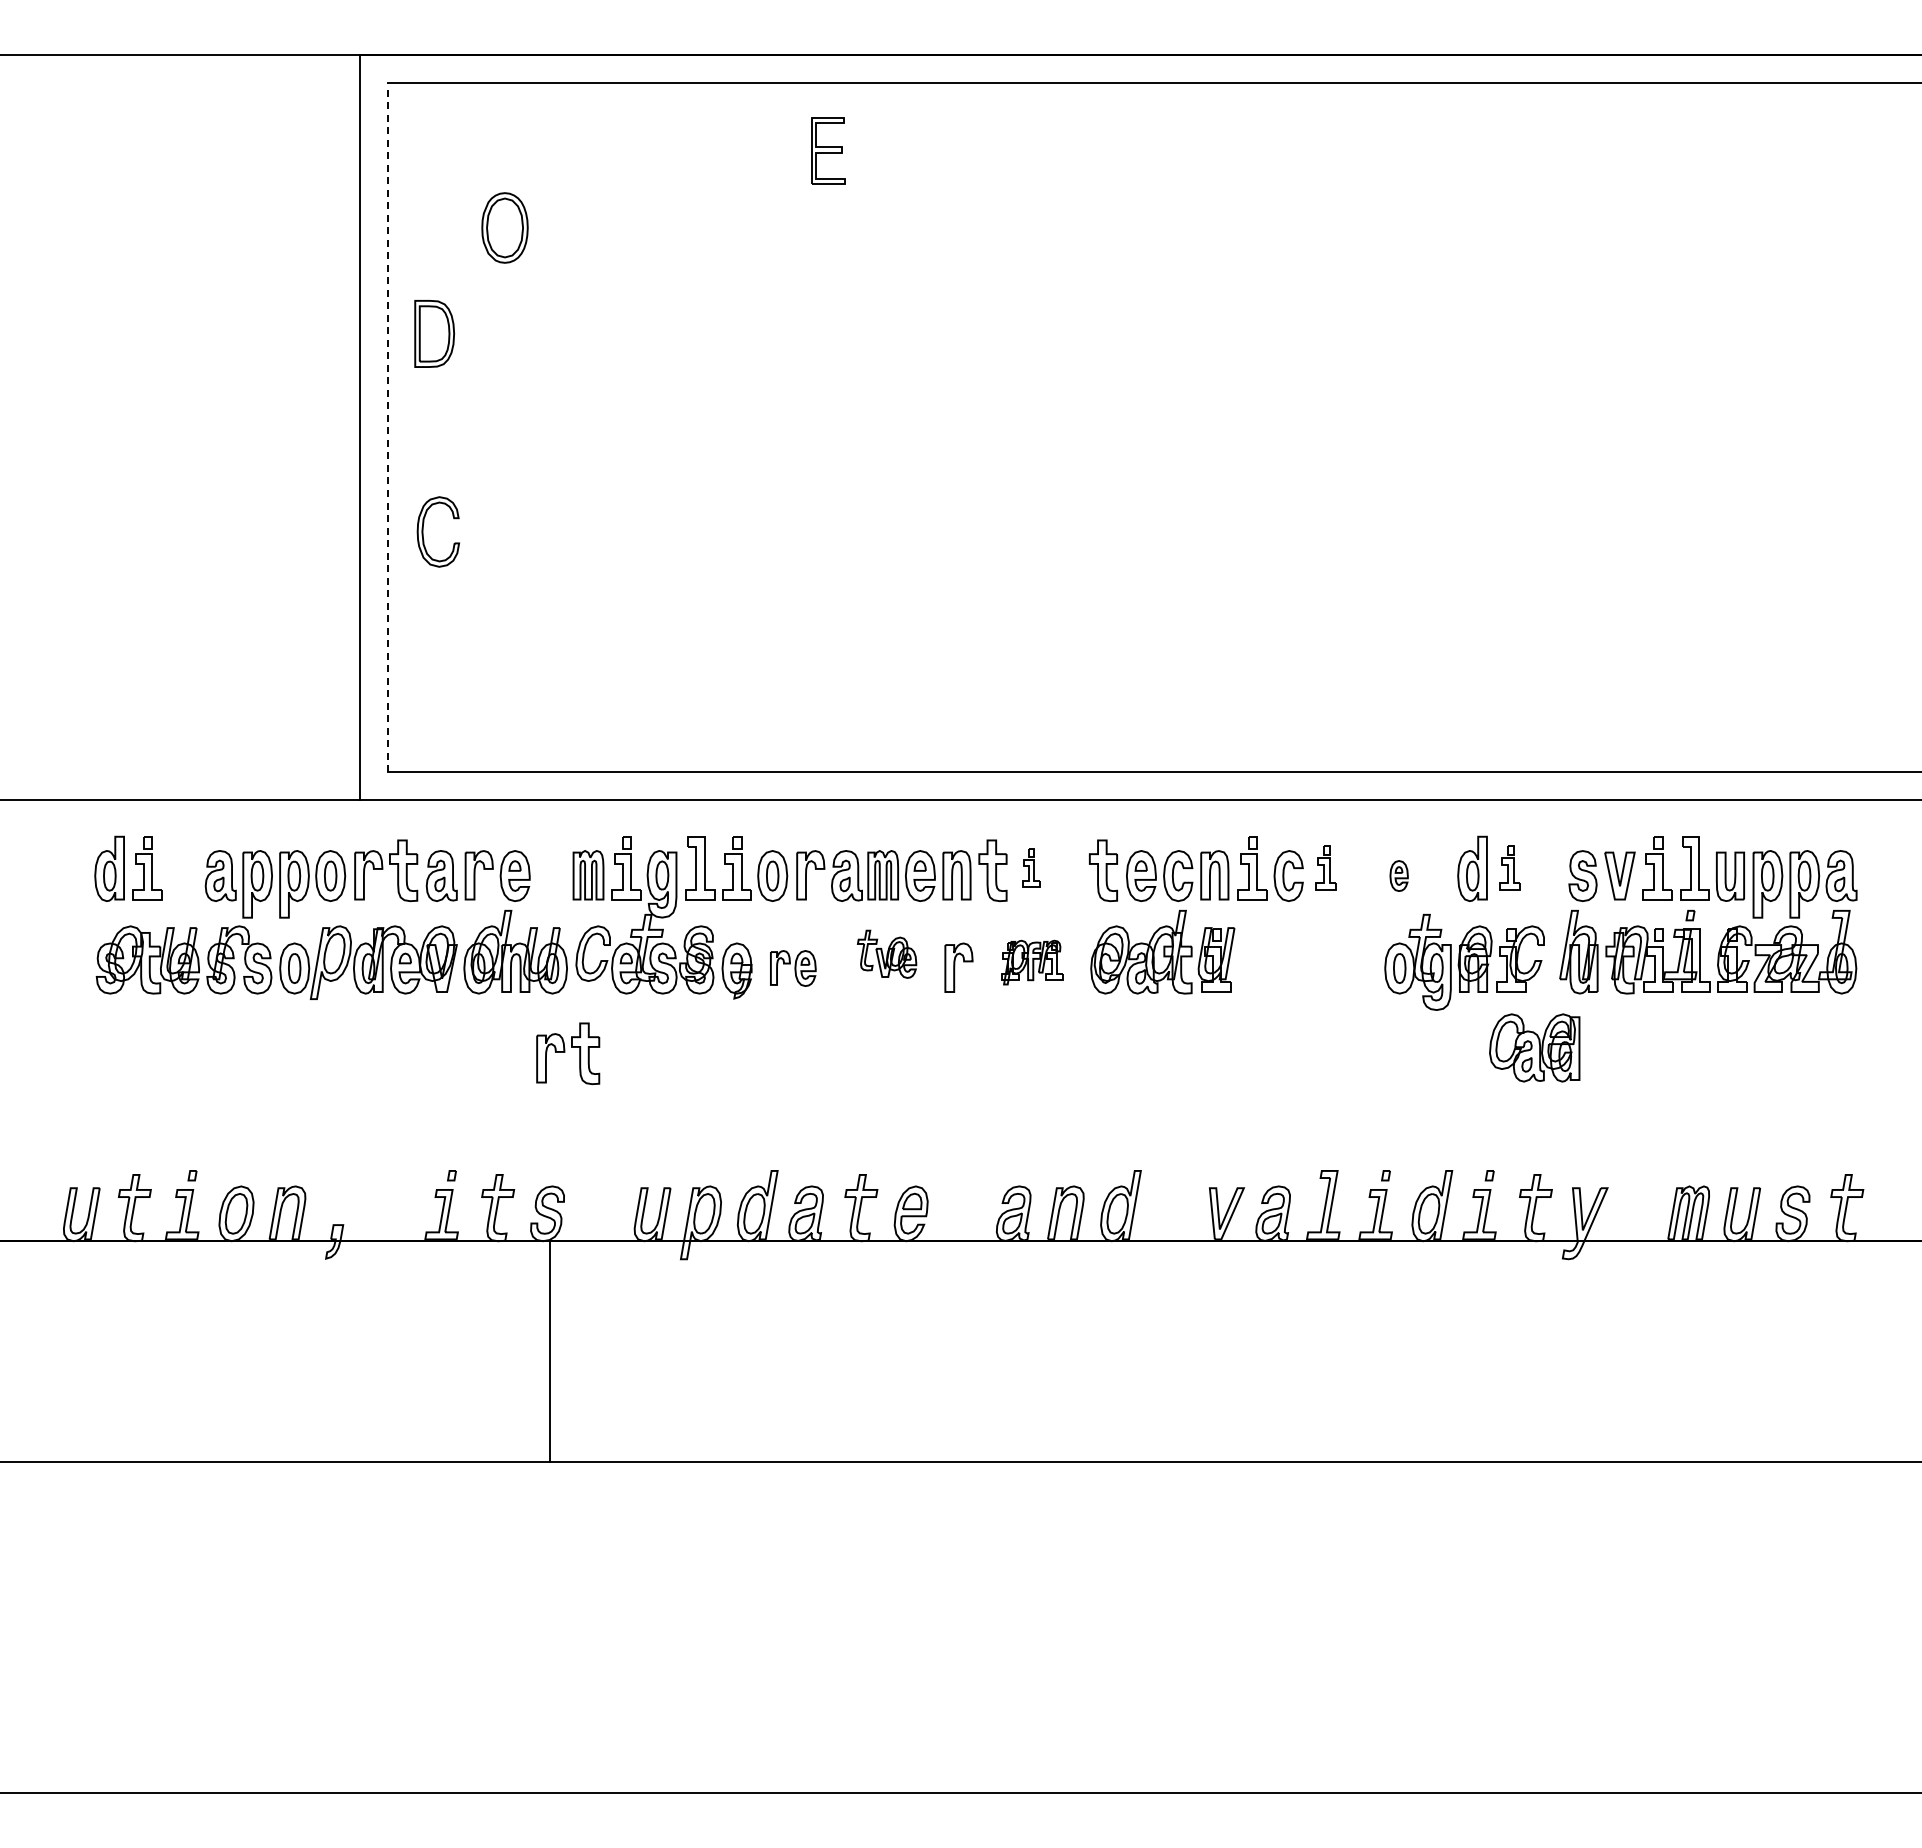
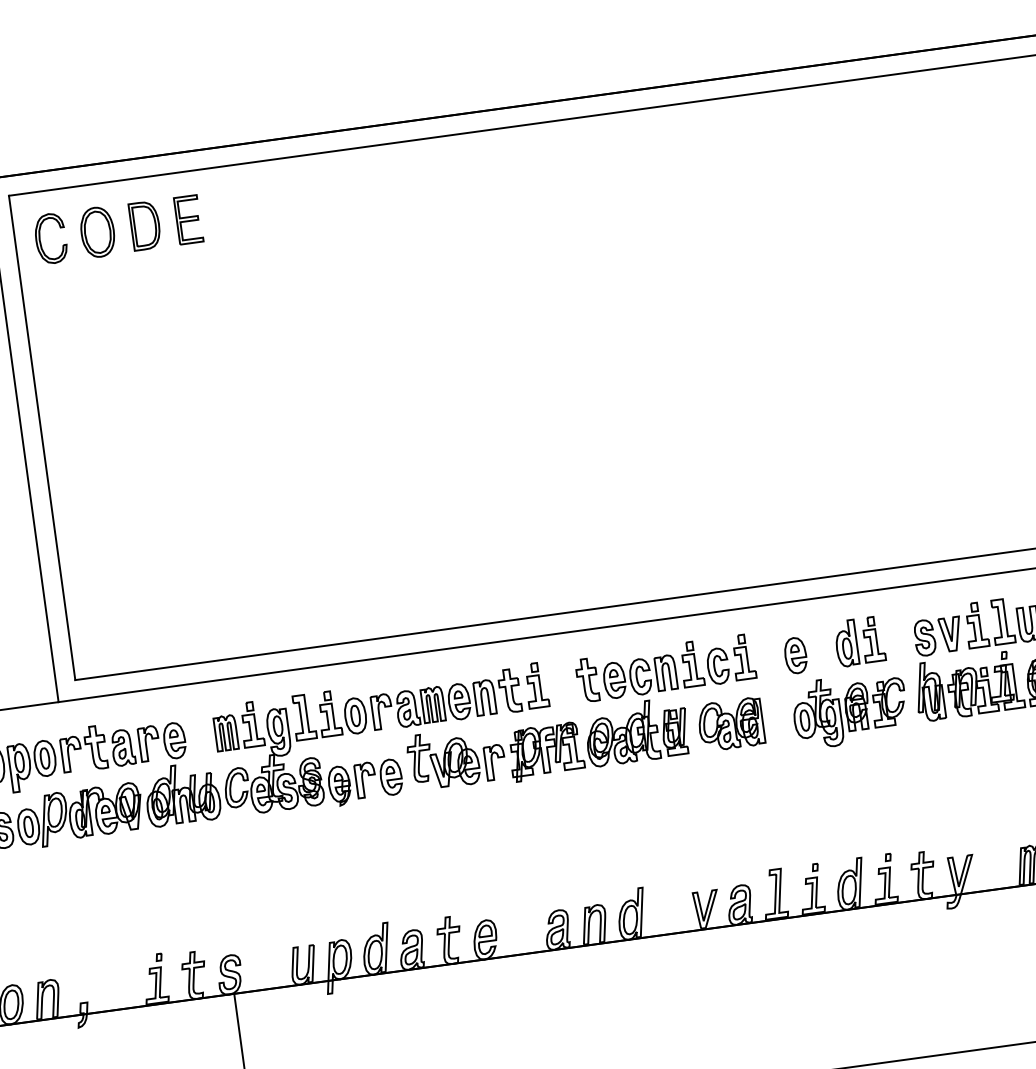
part: (828, 150) -> (188, 219), moved
part: (504, 227) -> (97, 232), moved
part: (434, 333) -> (145, 225), moved
line: (387, 427) -> (41, 437), dashed -> solid
part: (423, 531) -> (40, 239), moved
part: (1031, 868) -> (536, 685), size x1.67
part: (1325, 868) -> (743, 657), size x1.43
part: (1510, 868) -> (873, 639), size x1.43
part: (1398, 875) -> (795, 655), size x1.67
part: (886, 954) -> (443, 760), size x1.67
part: (1031, 962) -> (545, 751), size x1.67
part: (793, 968) -> (379, 778), size x1.43
part: (1534, 1047) -> (730, 724), moved
part: (568, 1053) -> (229, 860), removed

